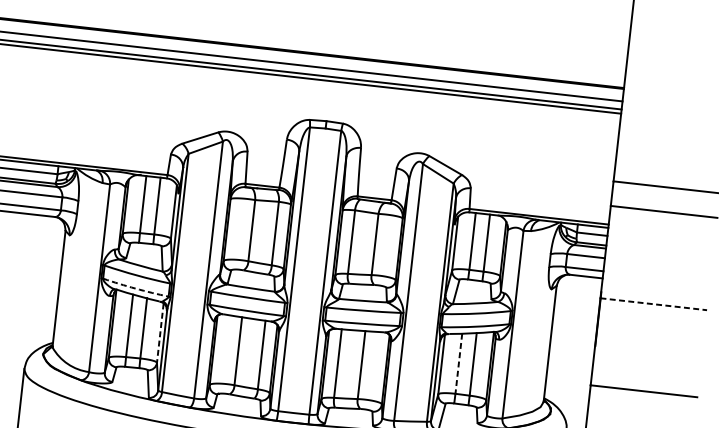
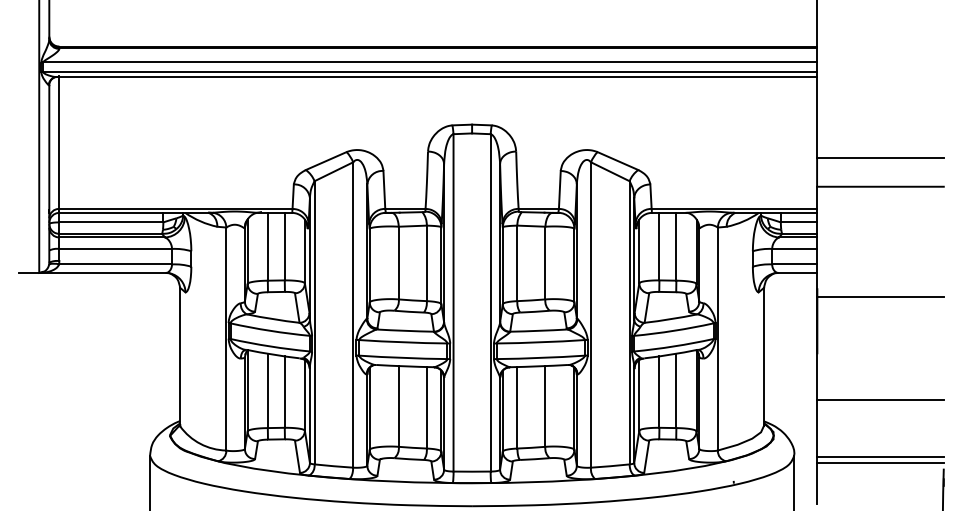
arc: (136, 288) -> (270, 346), dashed -> solid
line: (653, 304) -> (880, 296), dashed -> solid
line: (159, 333) -> (304, 395), dashed -> solid
line: (458, 364) -> (659, 392), dashed -> solid

